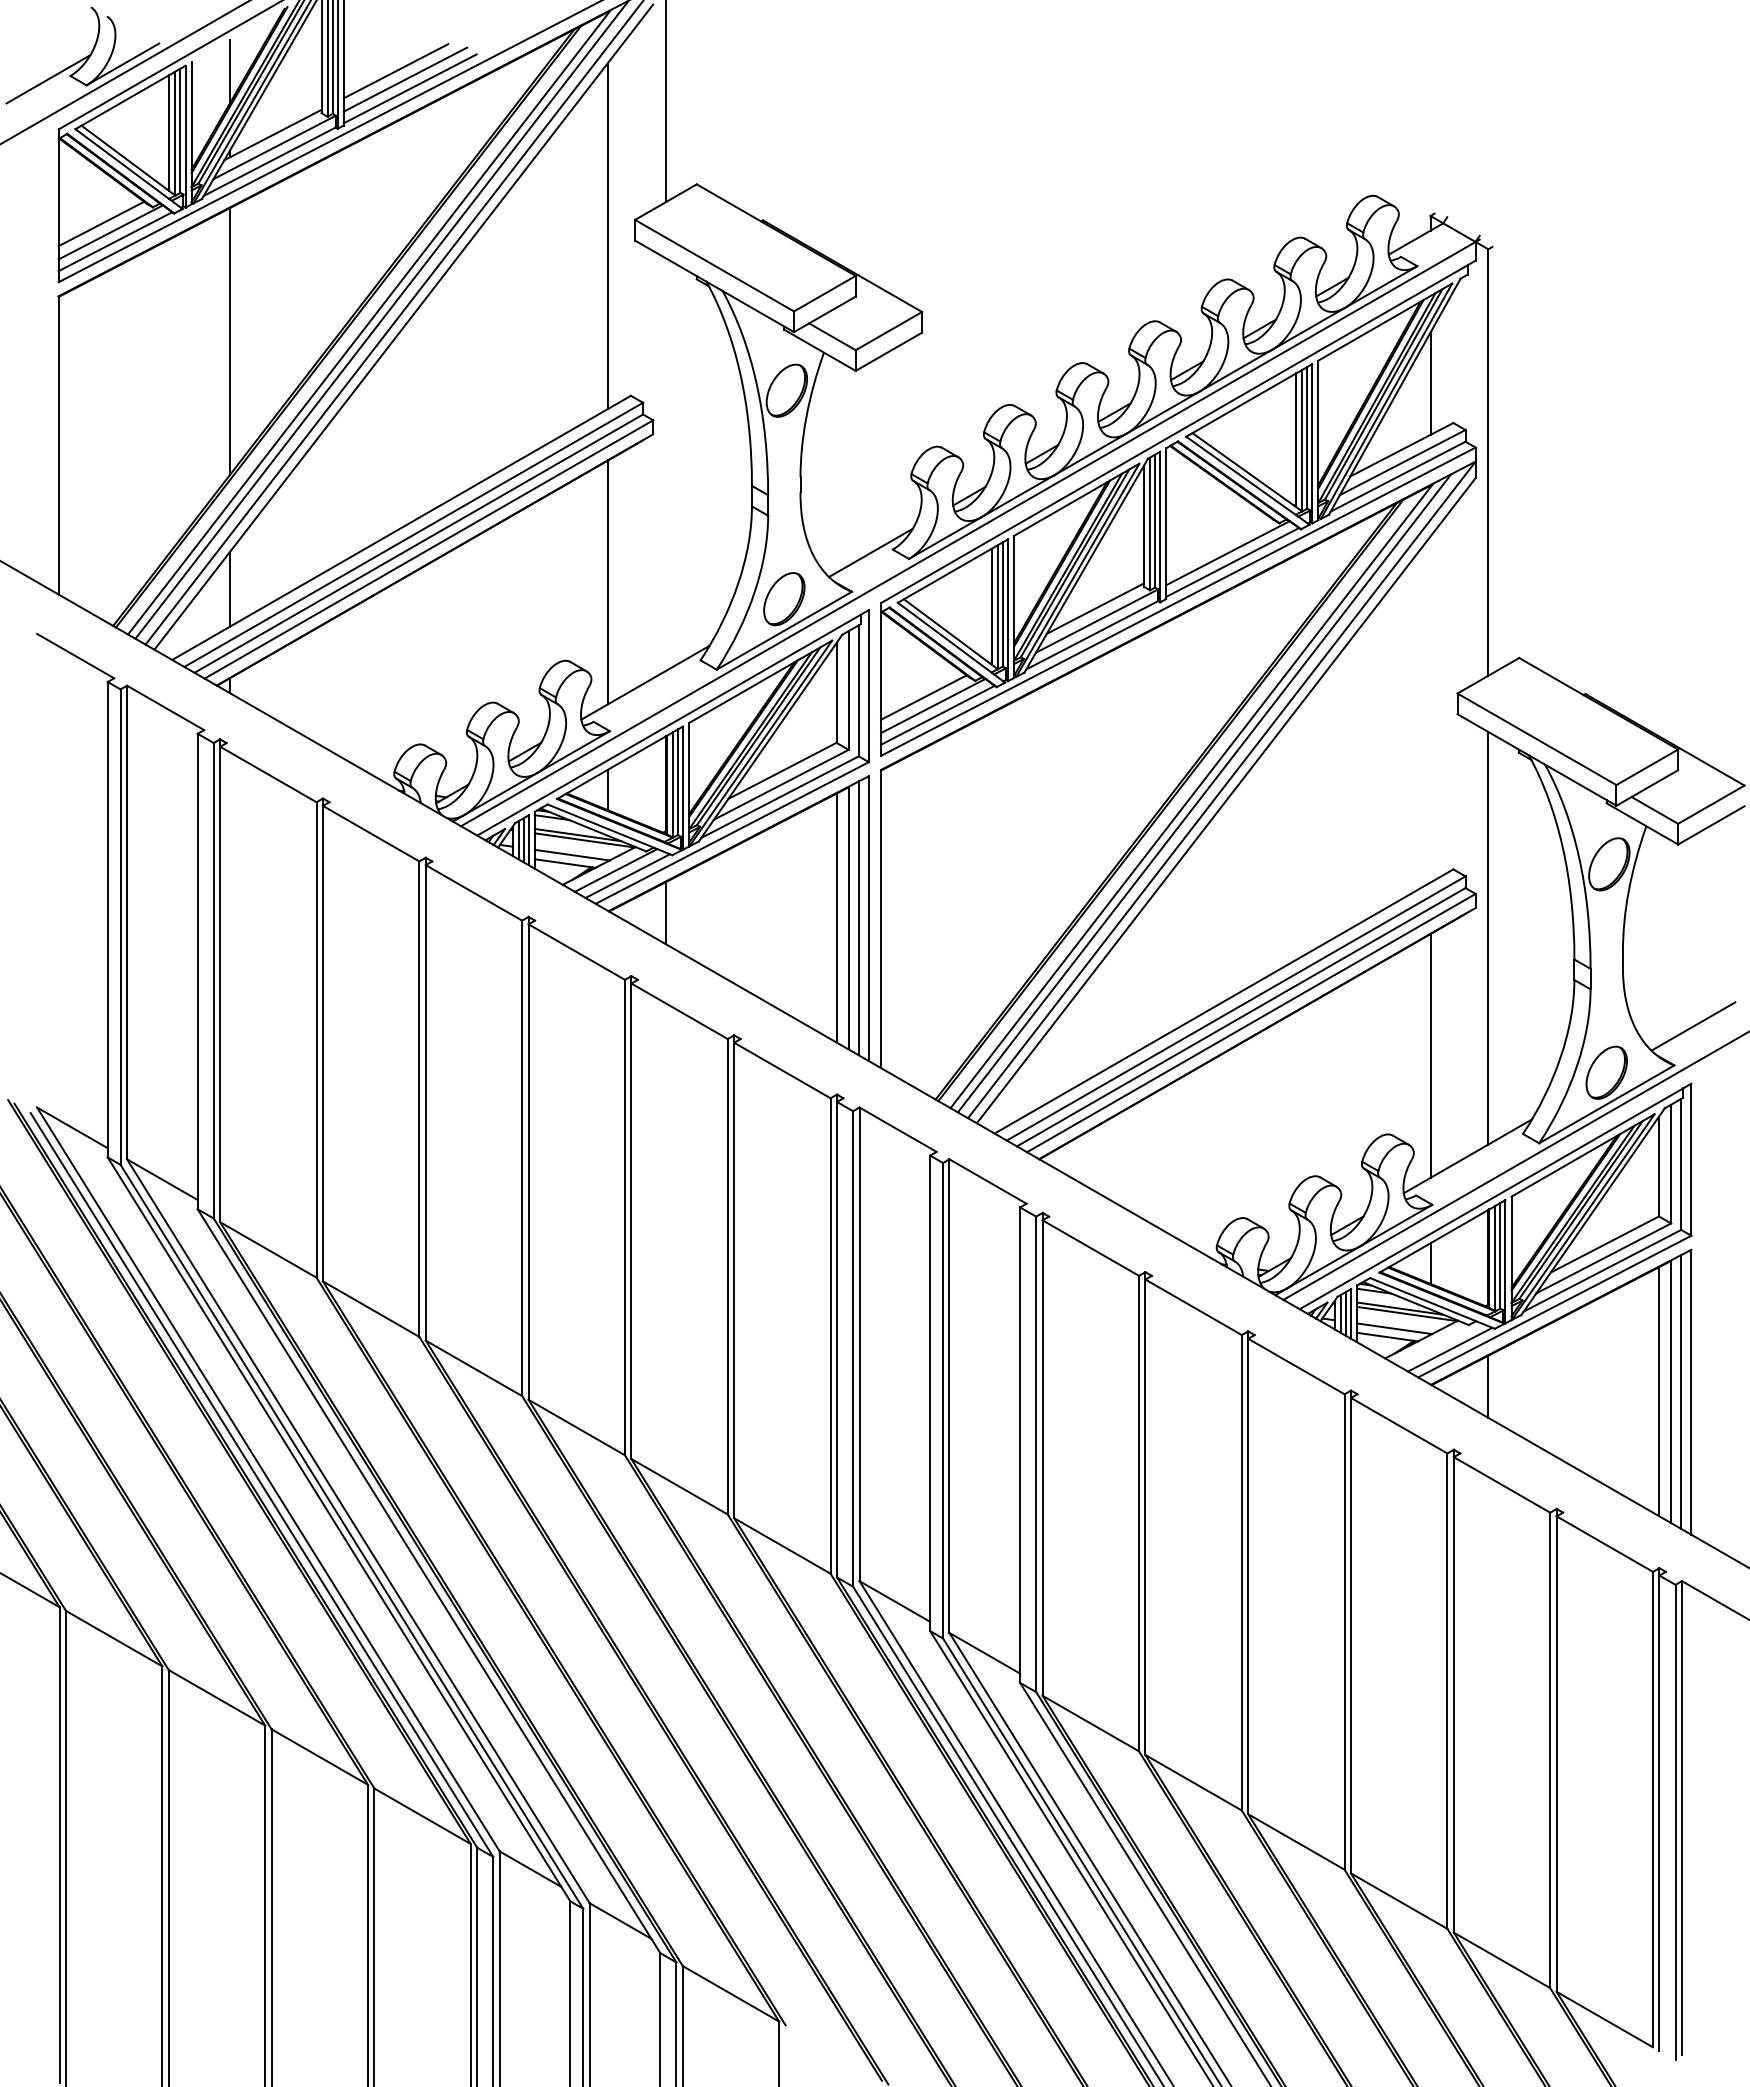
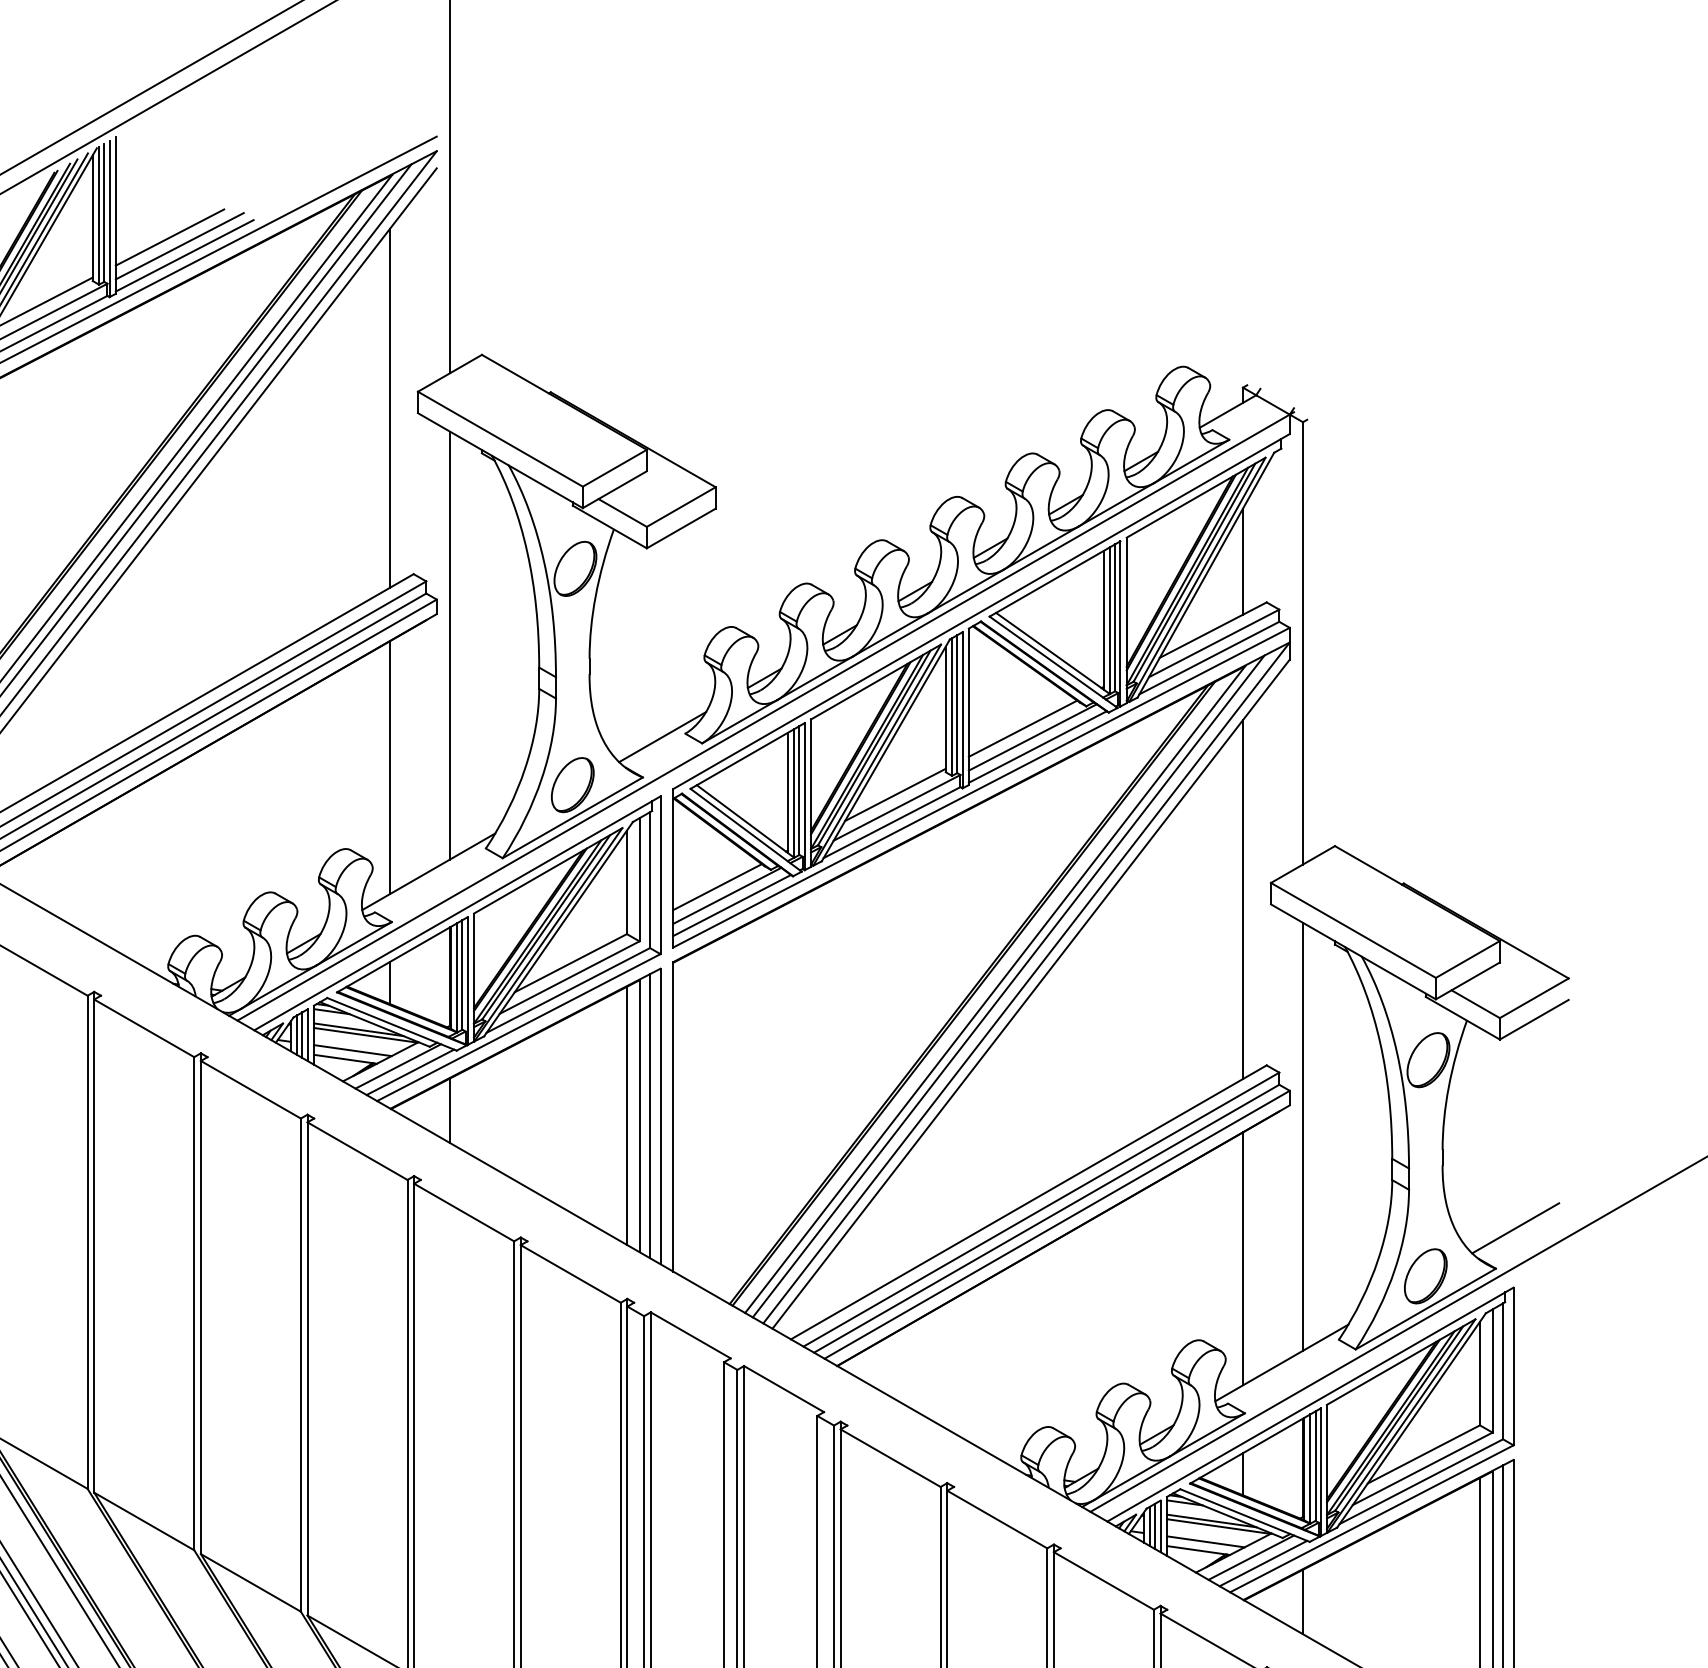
line: (665, 464) -> (449, 645), added
line: (1218, 544) -> (1023, 728), added
line: (1430, 709) -> (1242, 899), added
line: (1438, 1343) -> (1251, 1557), added

